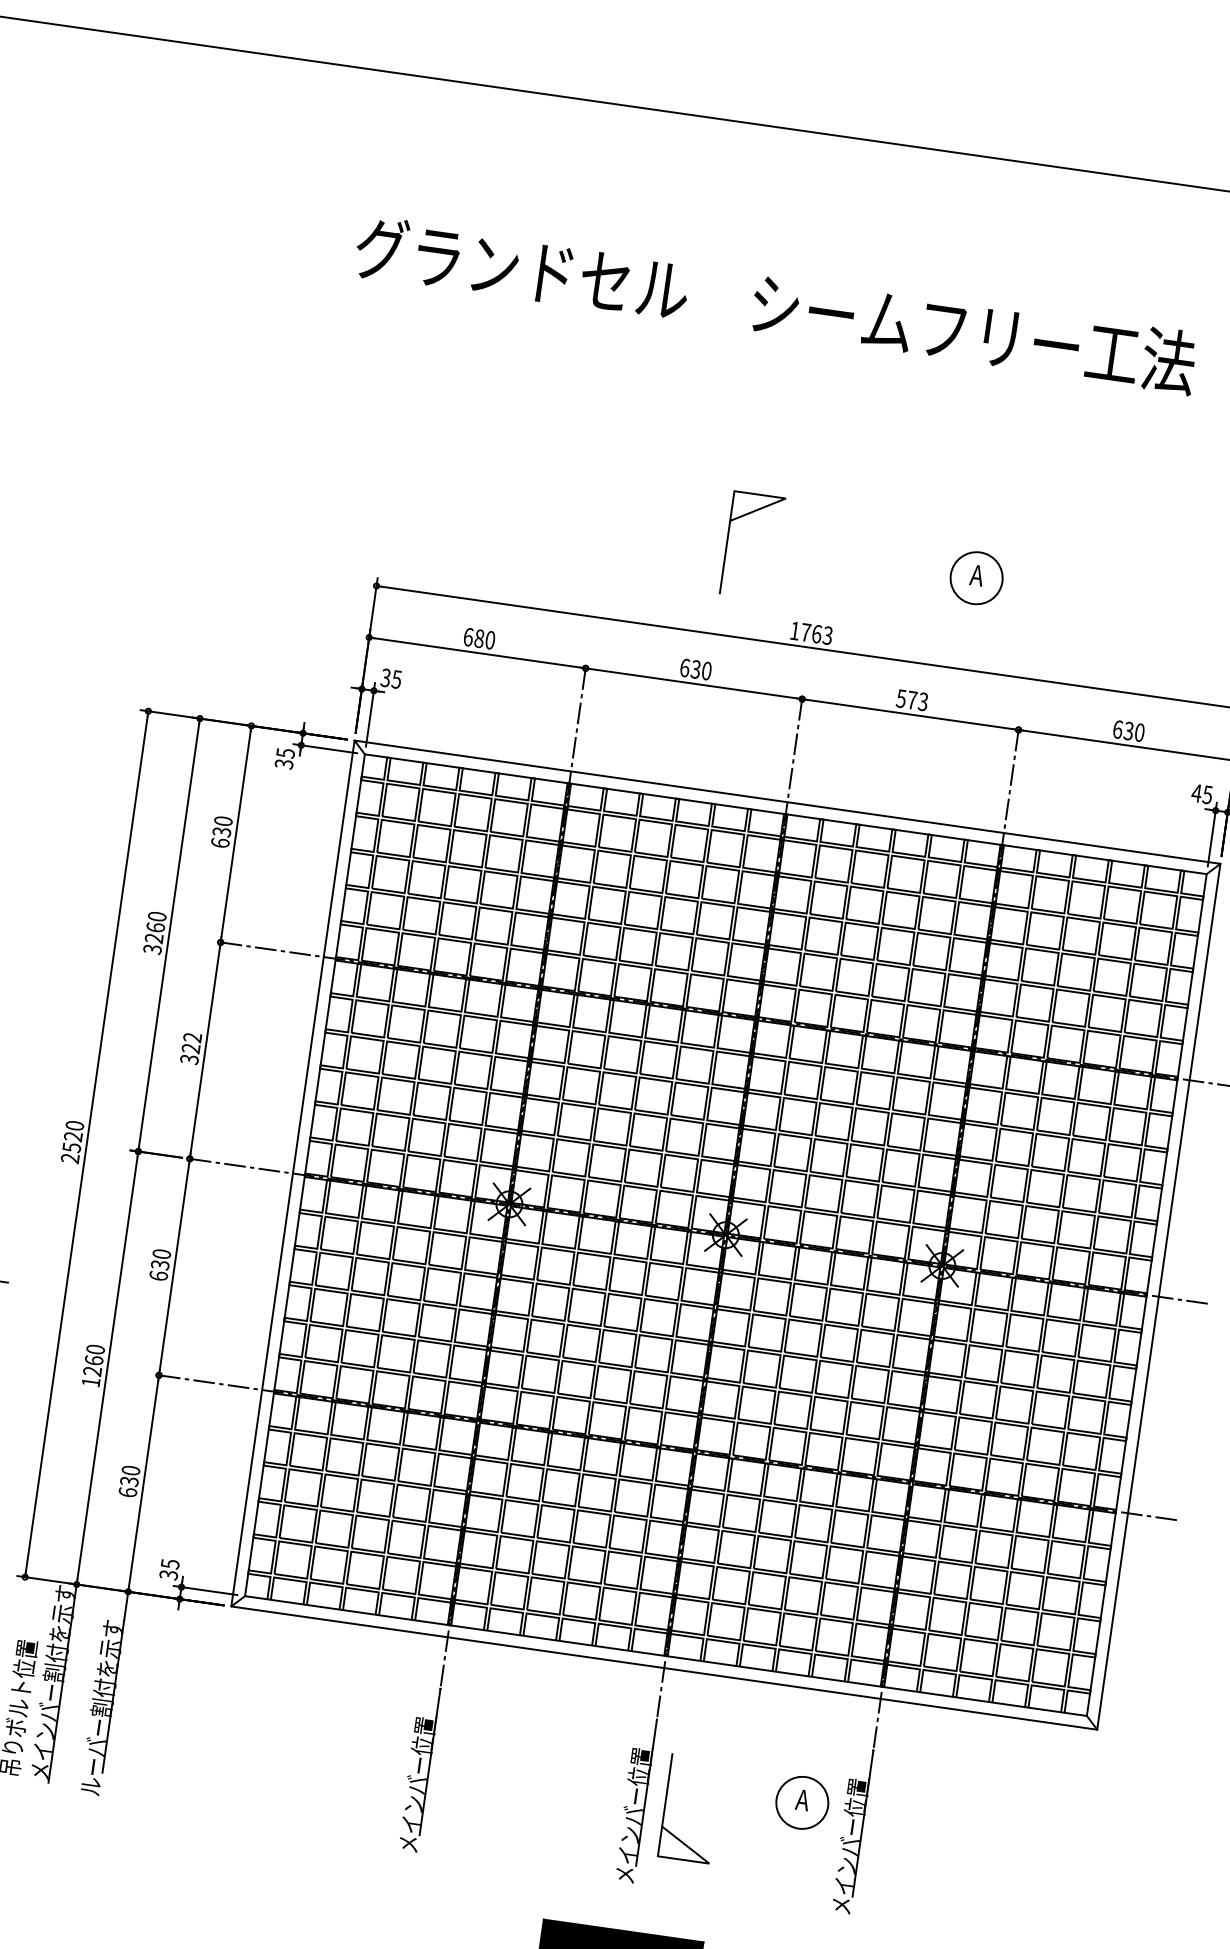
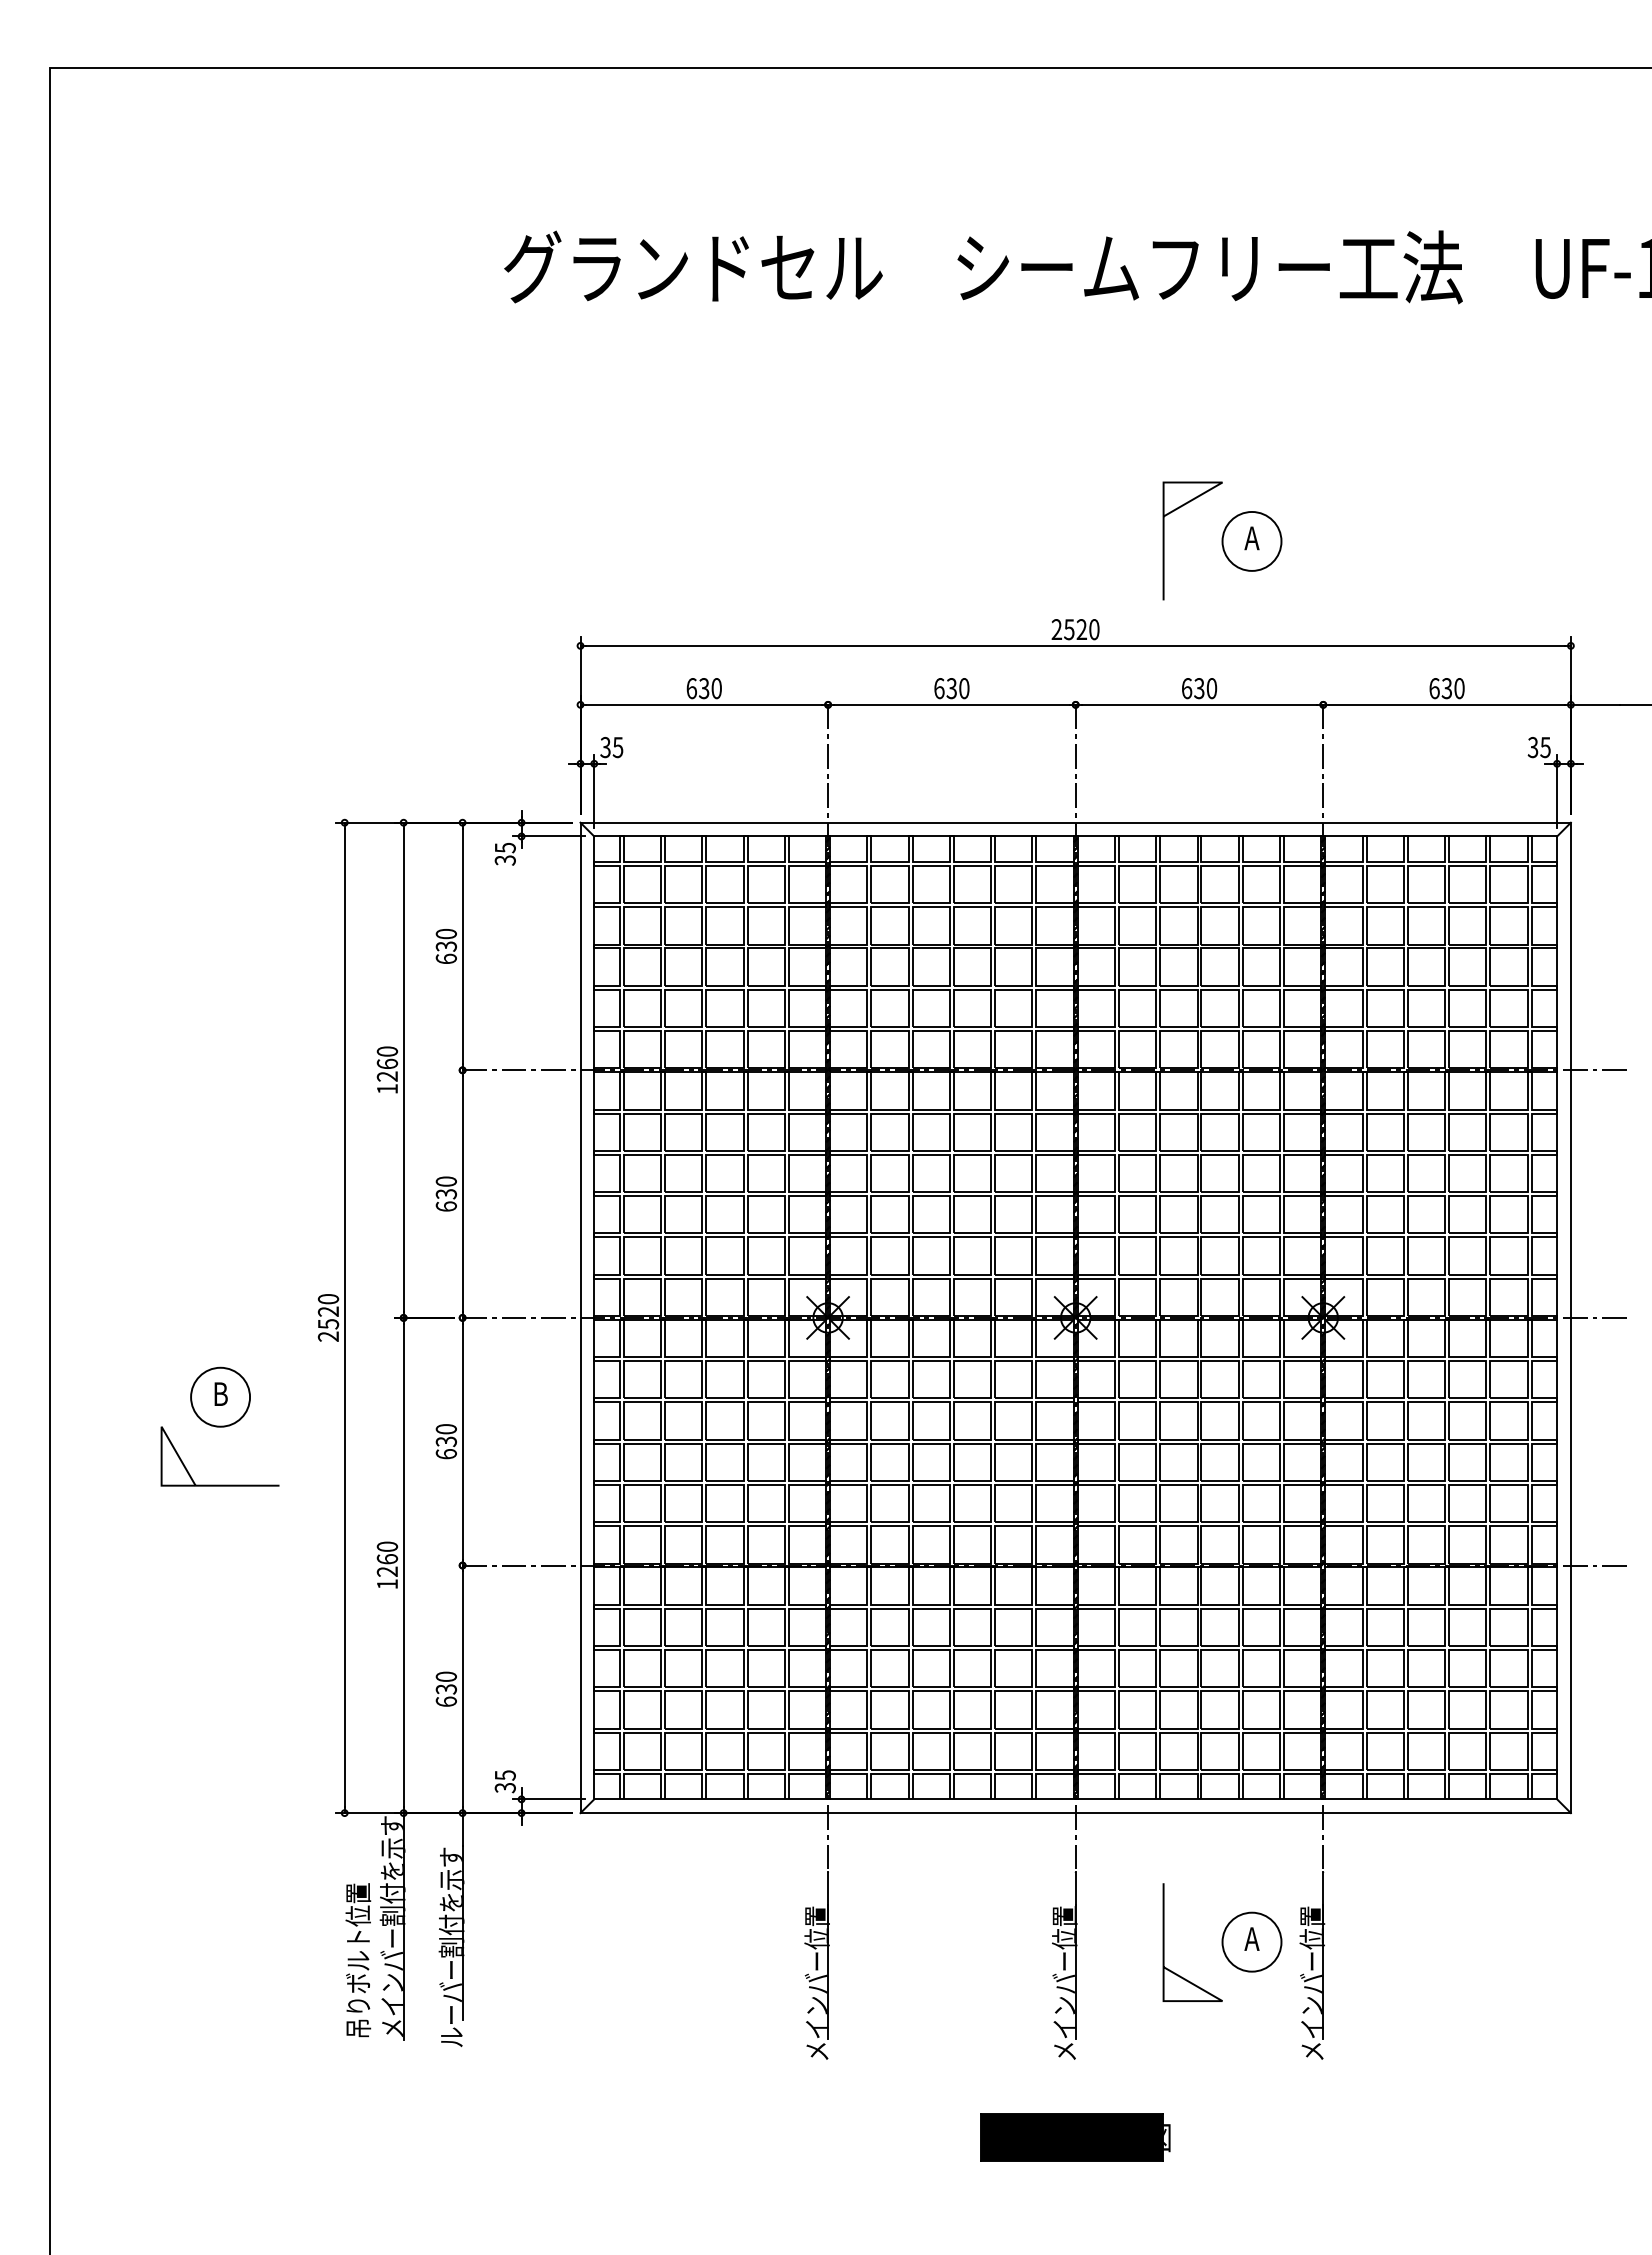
line: (728, 541) -> (1164, 540), moved
text: (811, 633) -> (1075, 629), 1763 -> 2520
text: (478, 638) -> (703, 688), 680 -> 630
text: (912, 700) -> (1199, 688), 573 -> 630
text: (1196, 793) -> (1532, 747), 45 -> 35
text: (152, 949) -> (387, 1089), 3260 -> 1260
text: (191, 1048) -> (446, 1193), 322 -> 630
line: (665, 1805) -> (1164, 1942), moved

